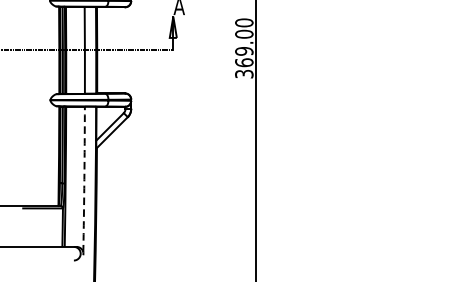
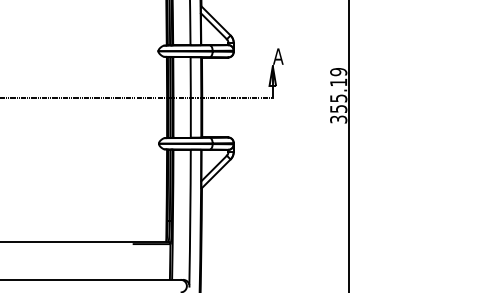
text: (244, 42) -> (338, 90), 369.00 -> 355.19
arc: (84, 179) -> (190, 217), dashed -> solid

